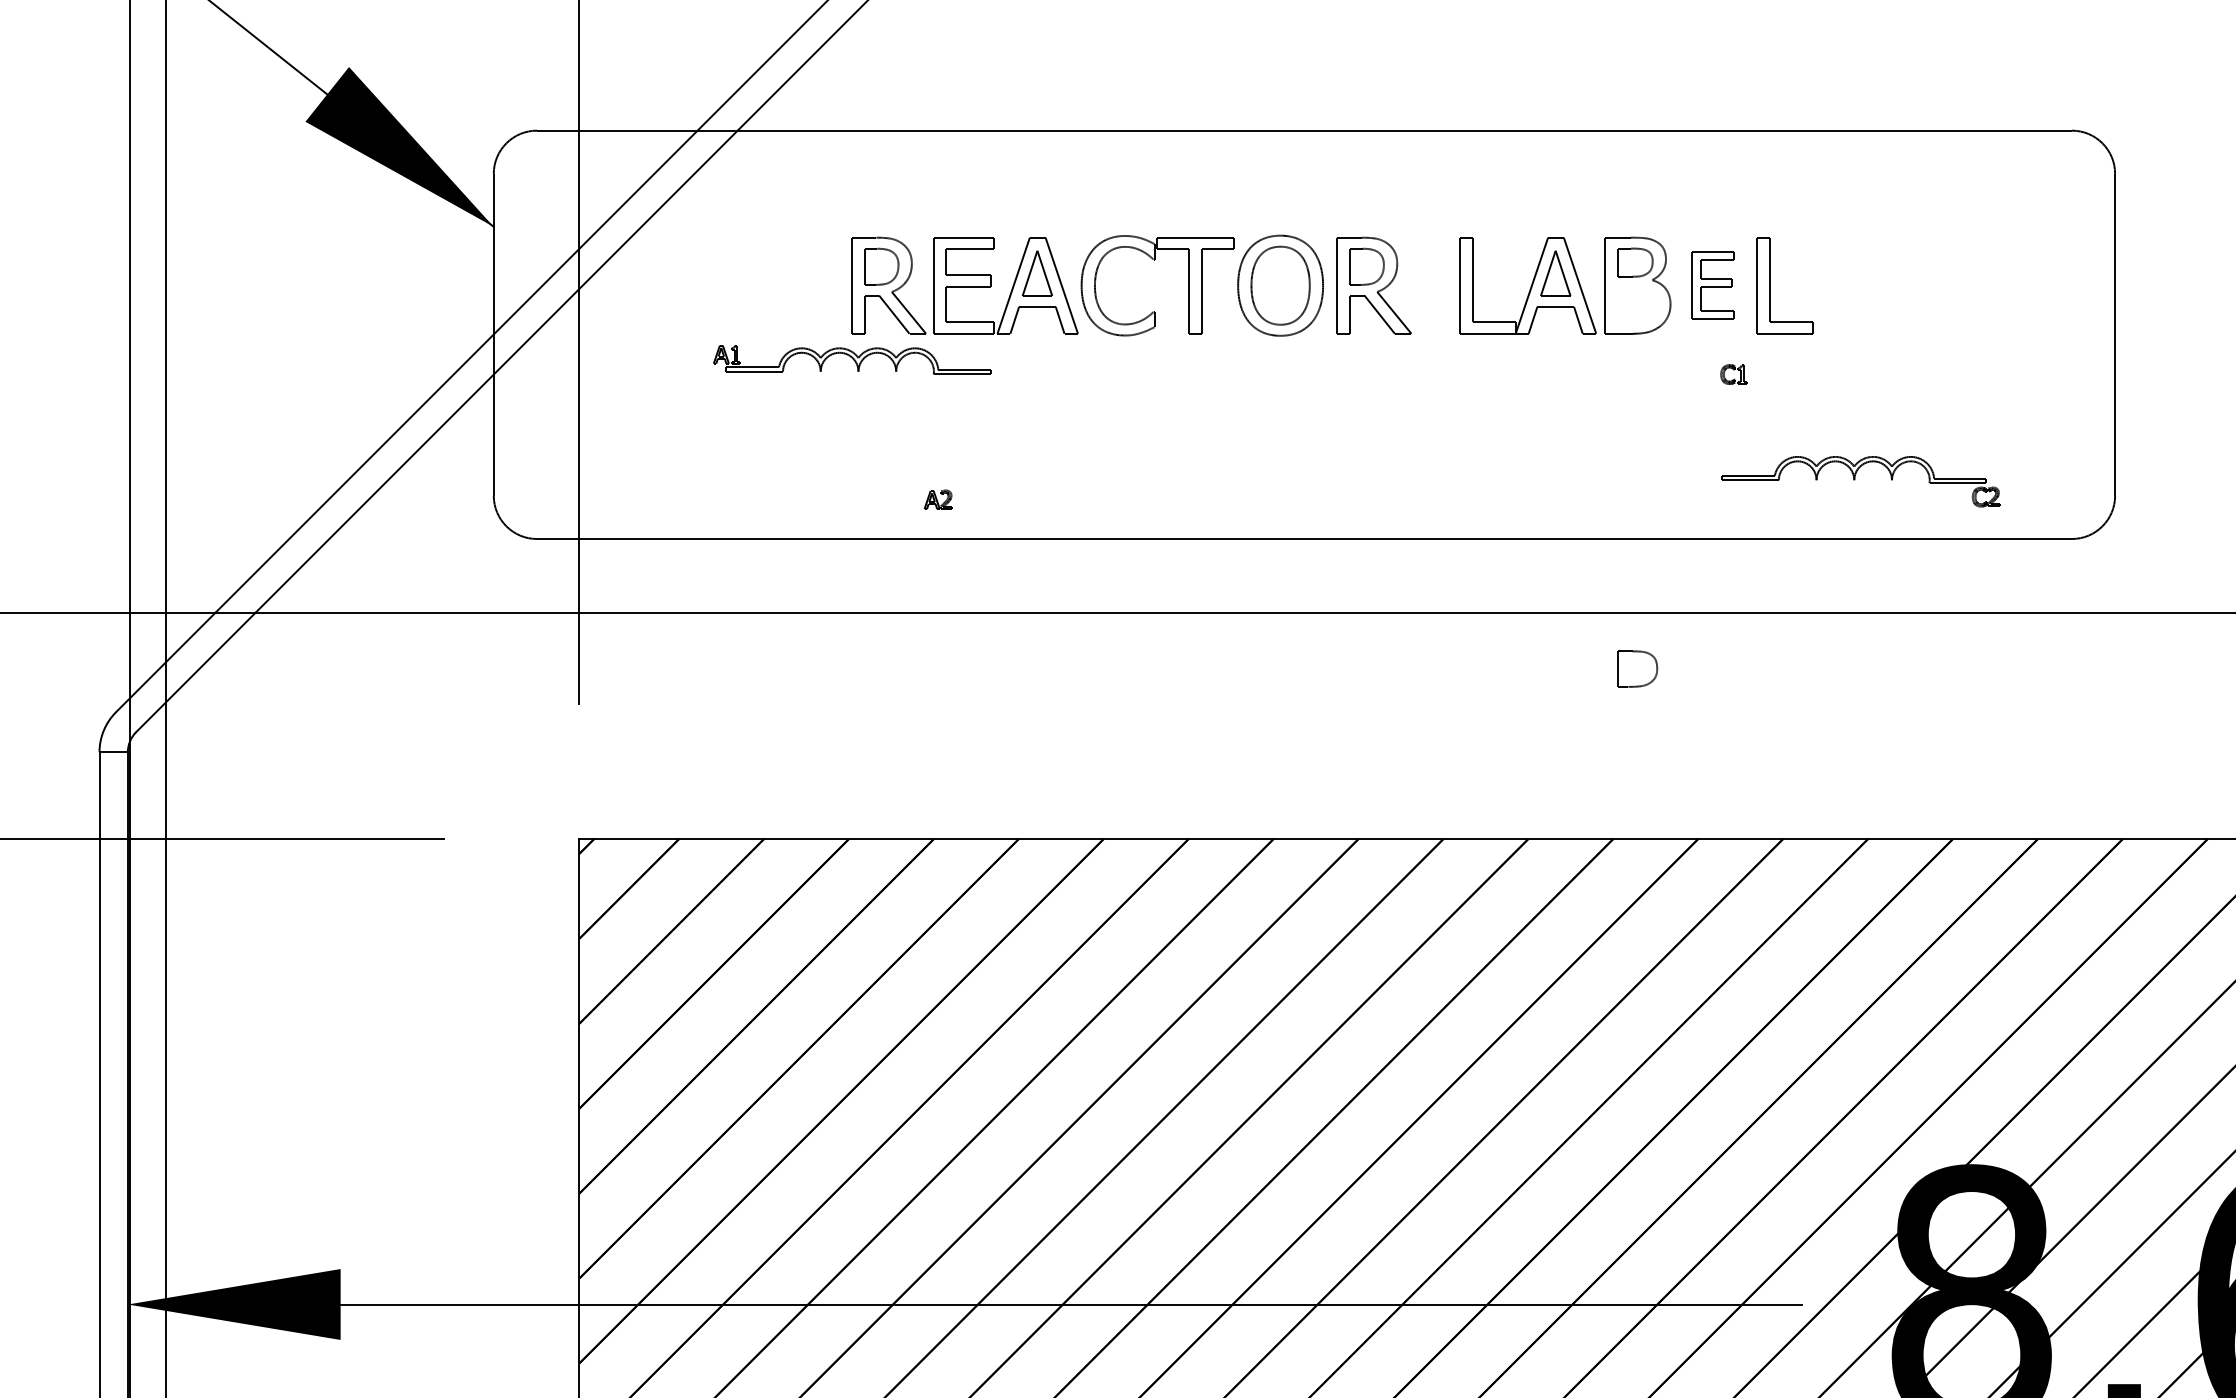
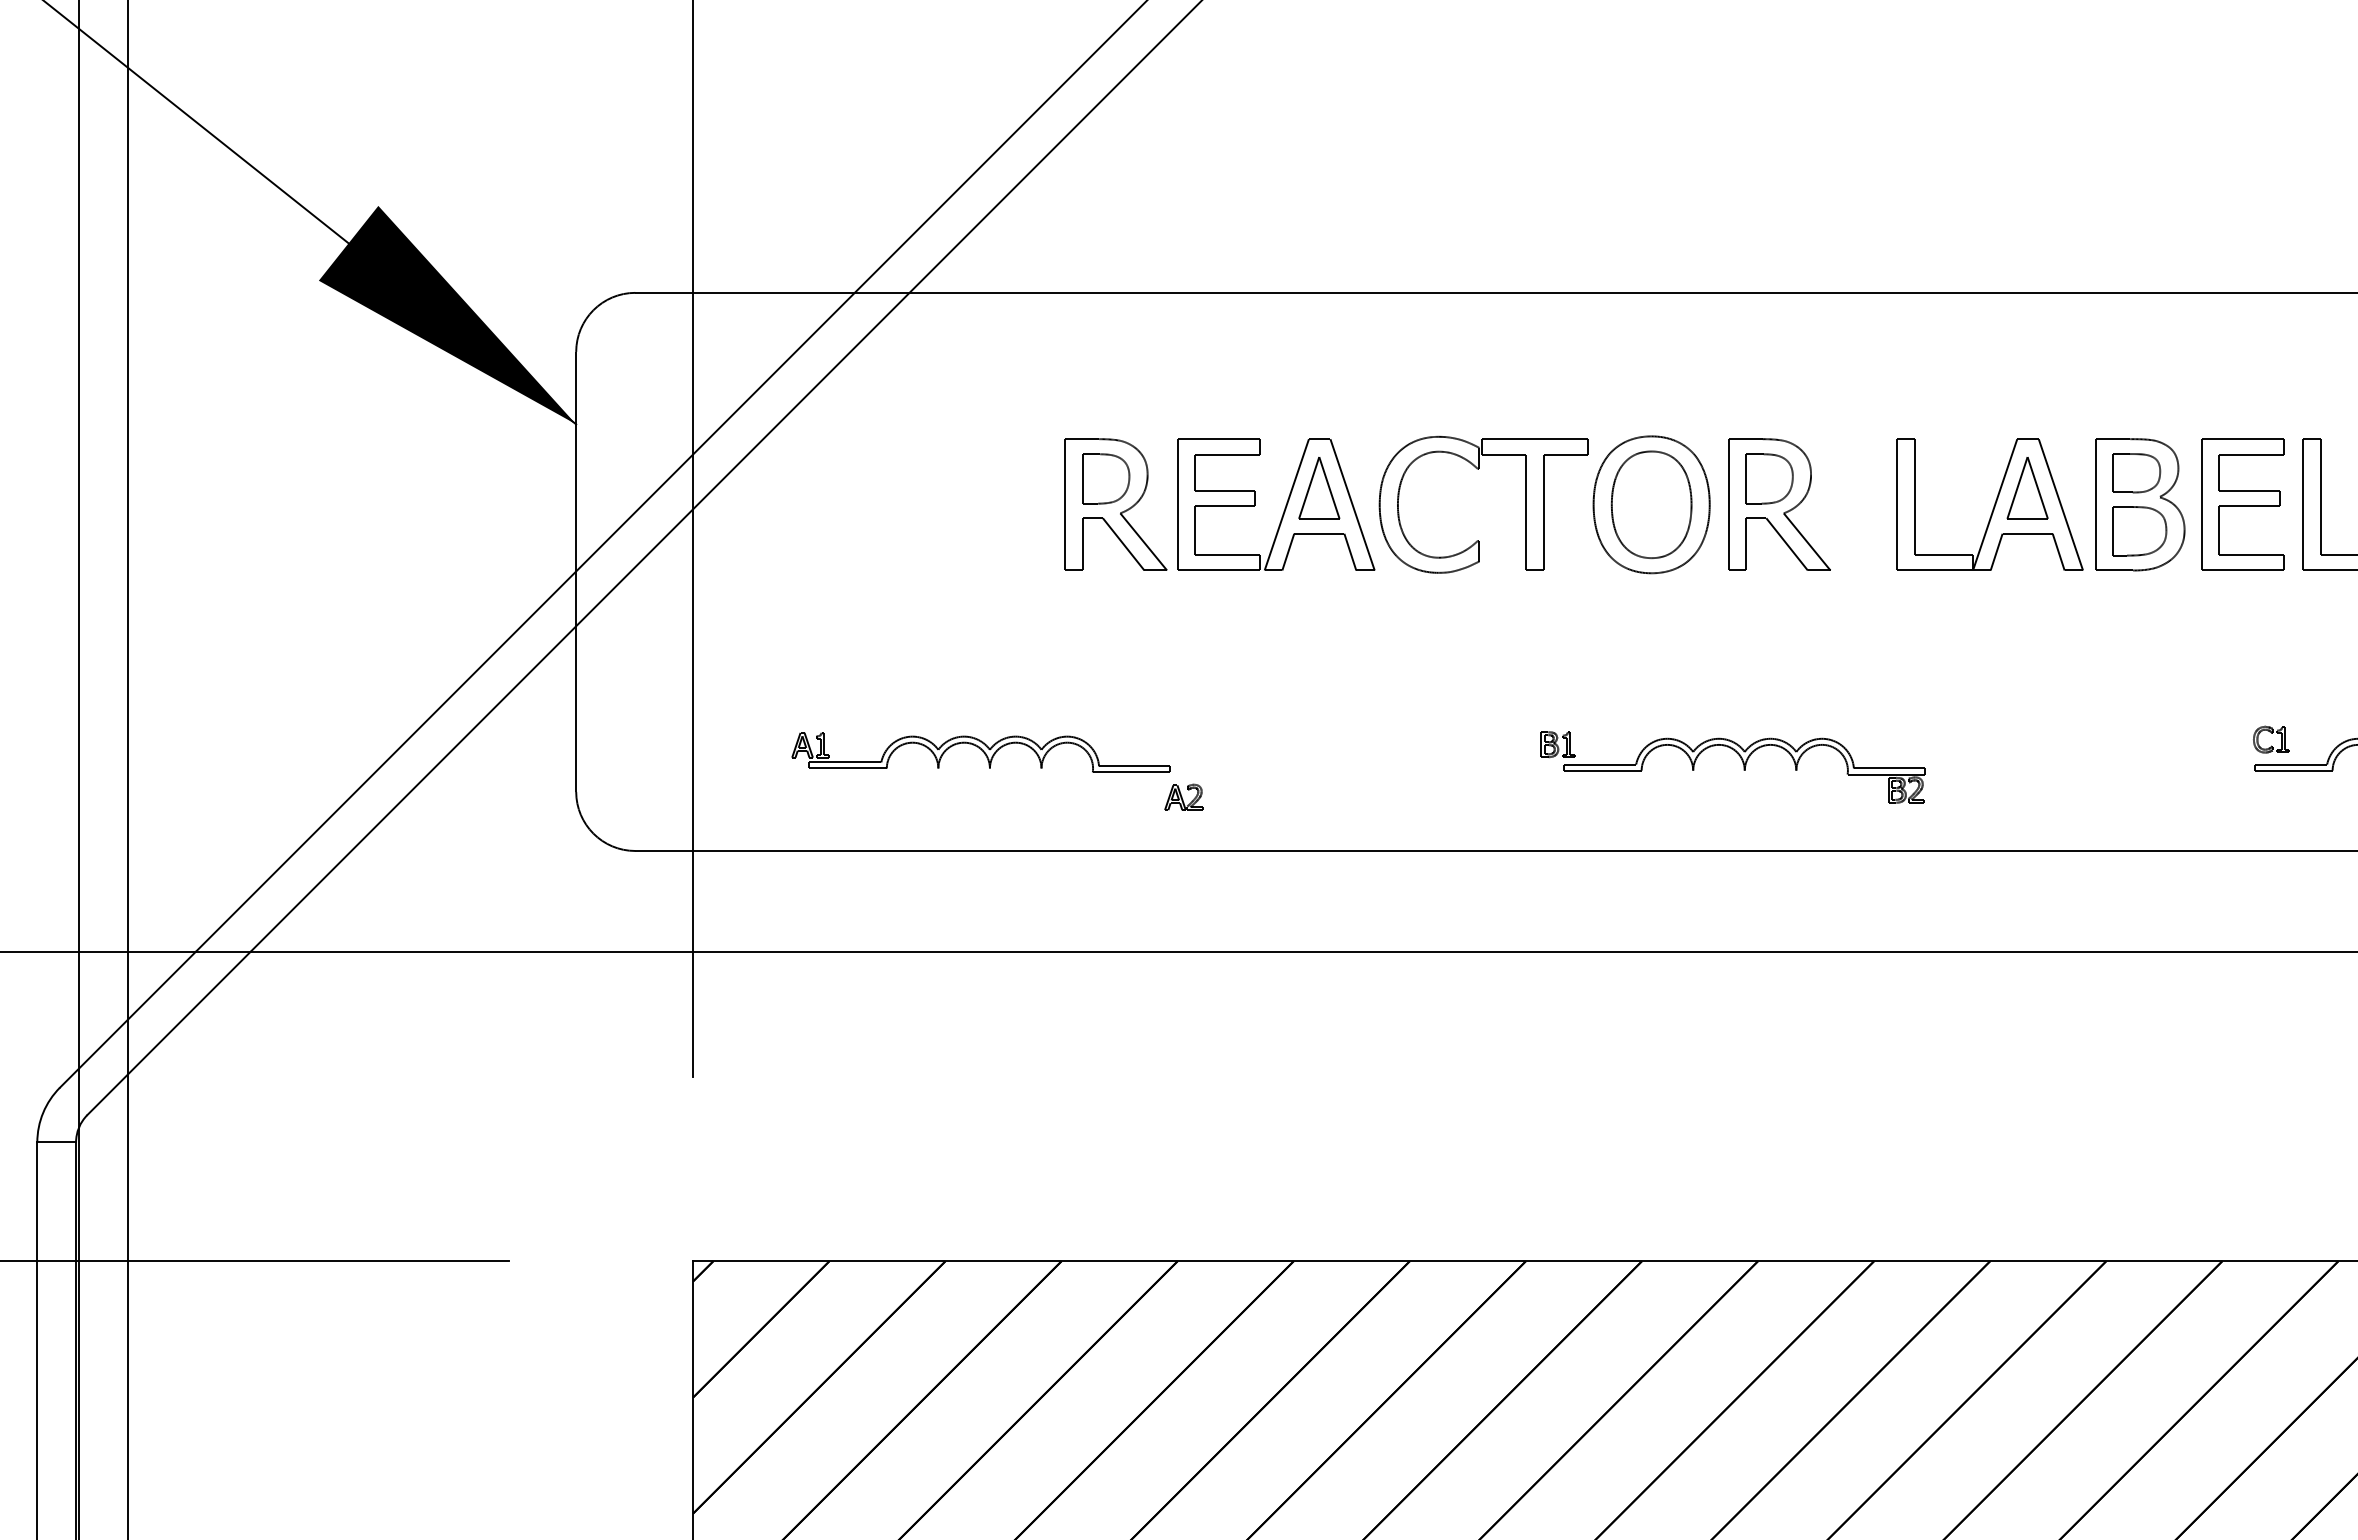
part: (1712, 285) -> (2241, 504), size x1.43
part: (852, 359) -> (981, 751), moved
part: (1733, 374) -> (2270, 739), moved
part: (1346, 474) -> (1741, 762), added
part: (1637, 668) -> (2139, 530), moved

